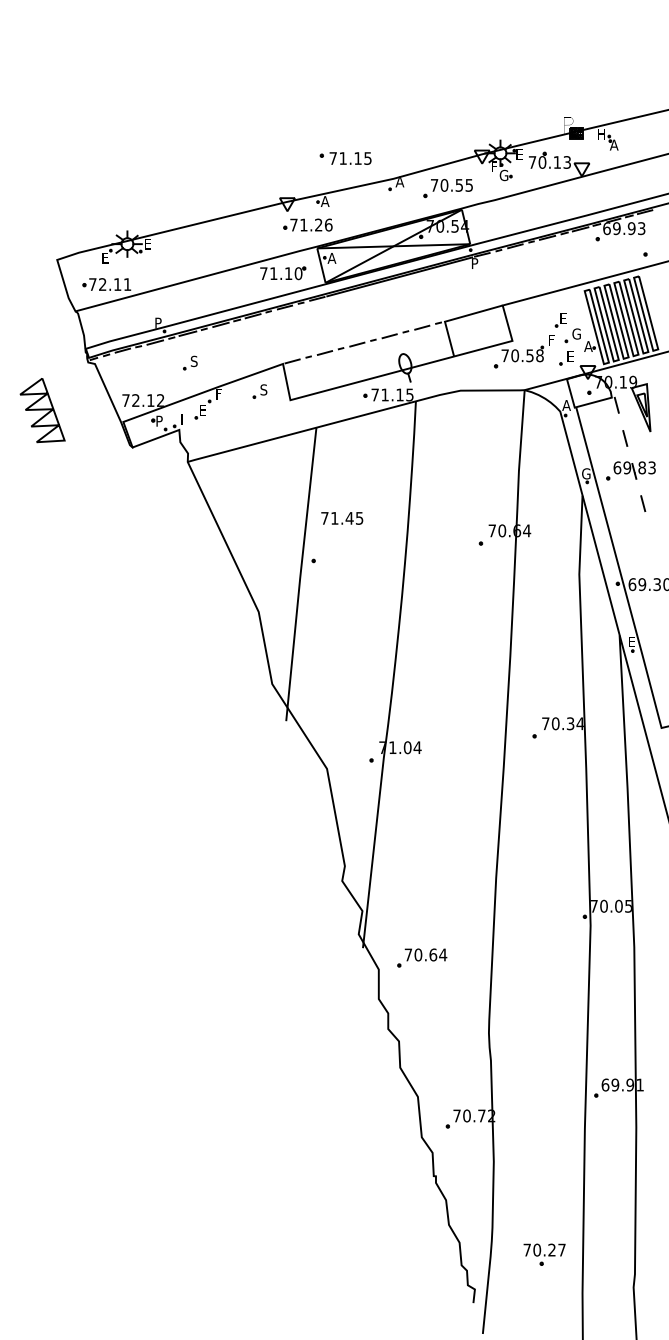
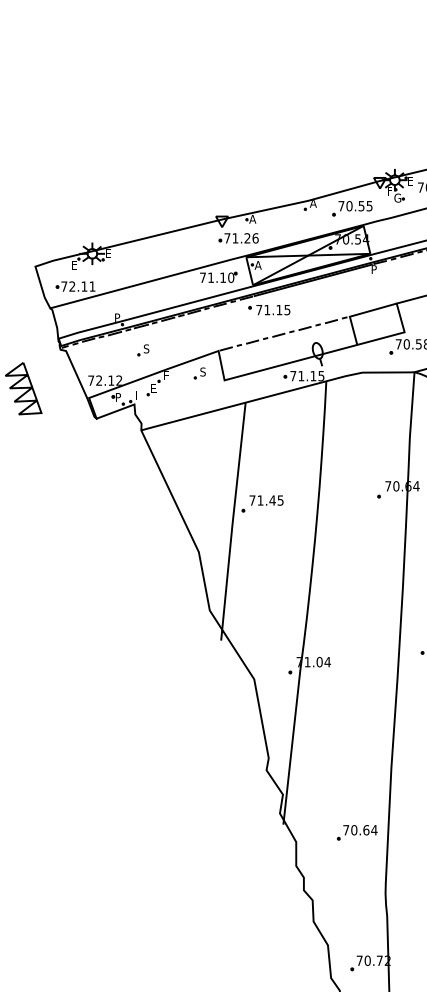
part: (345, 158) -> (269, 310), moved
text: (342, 518) -> (266, 500), moved
part: (422, 957) -> (357, 832), moved

